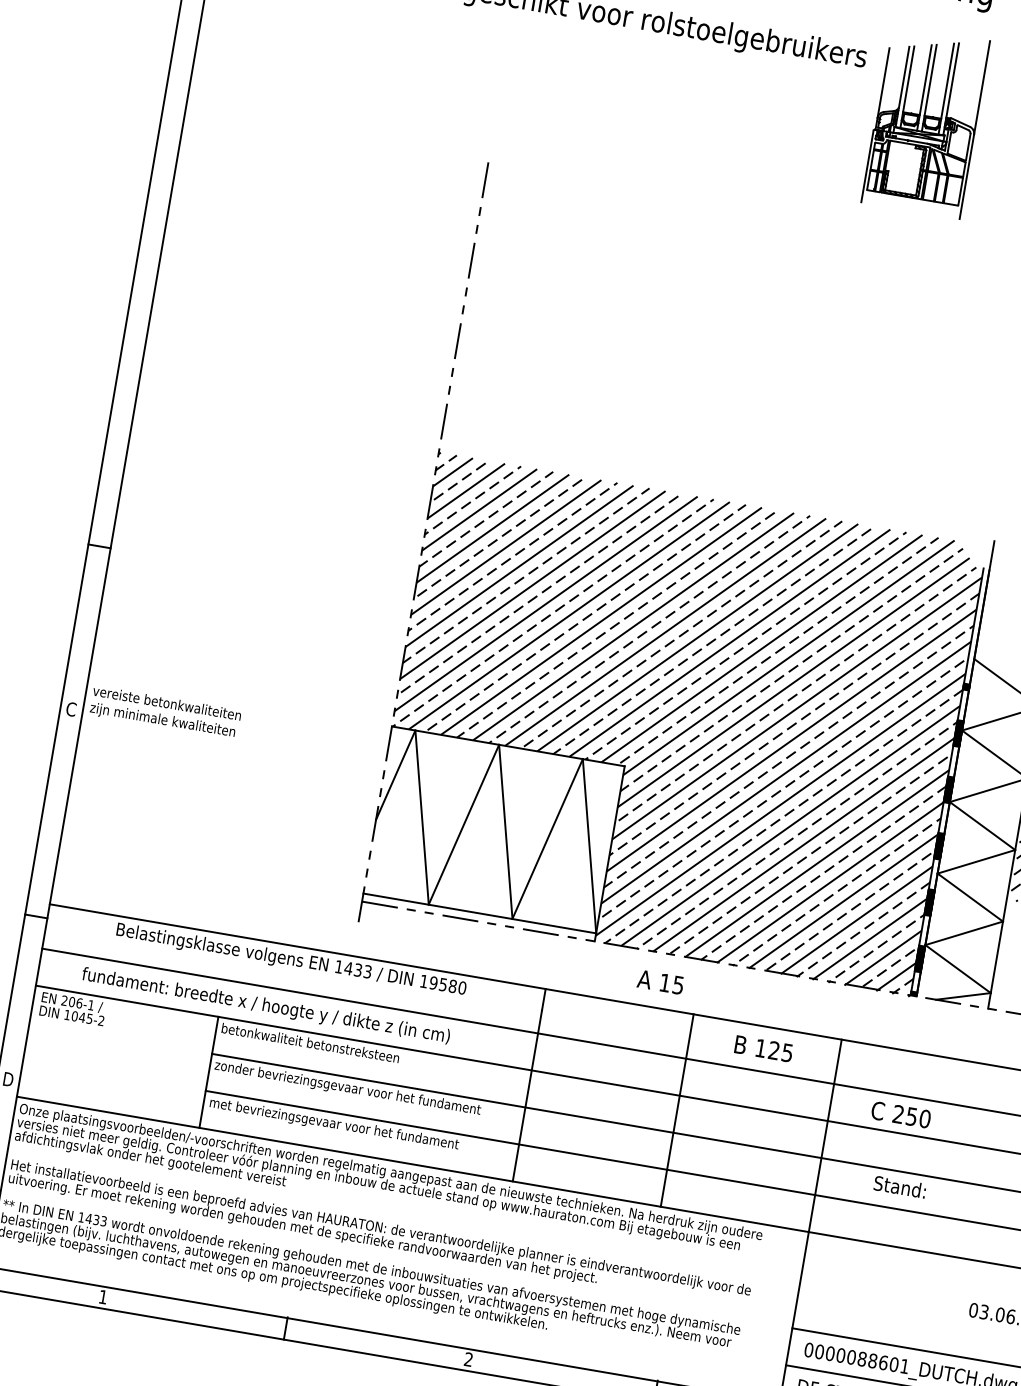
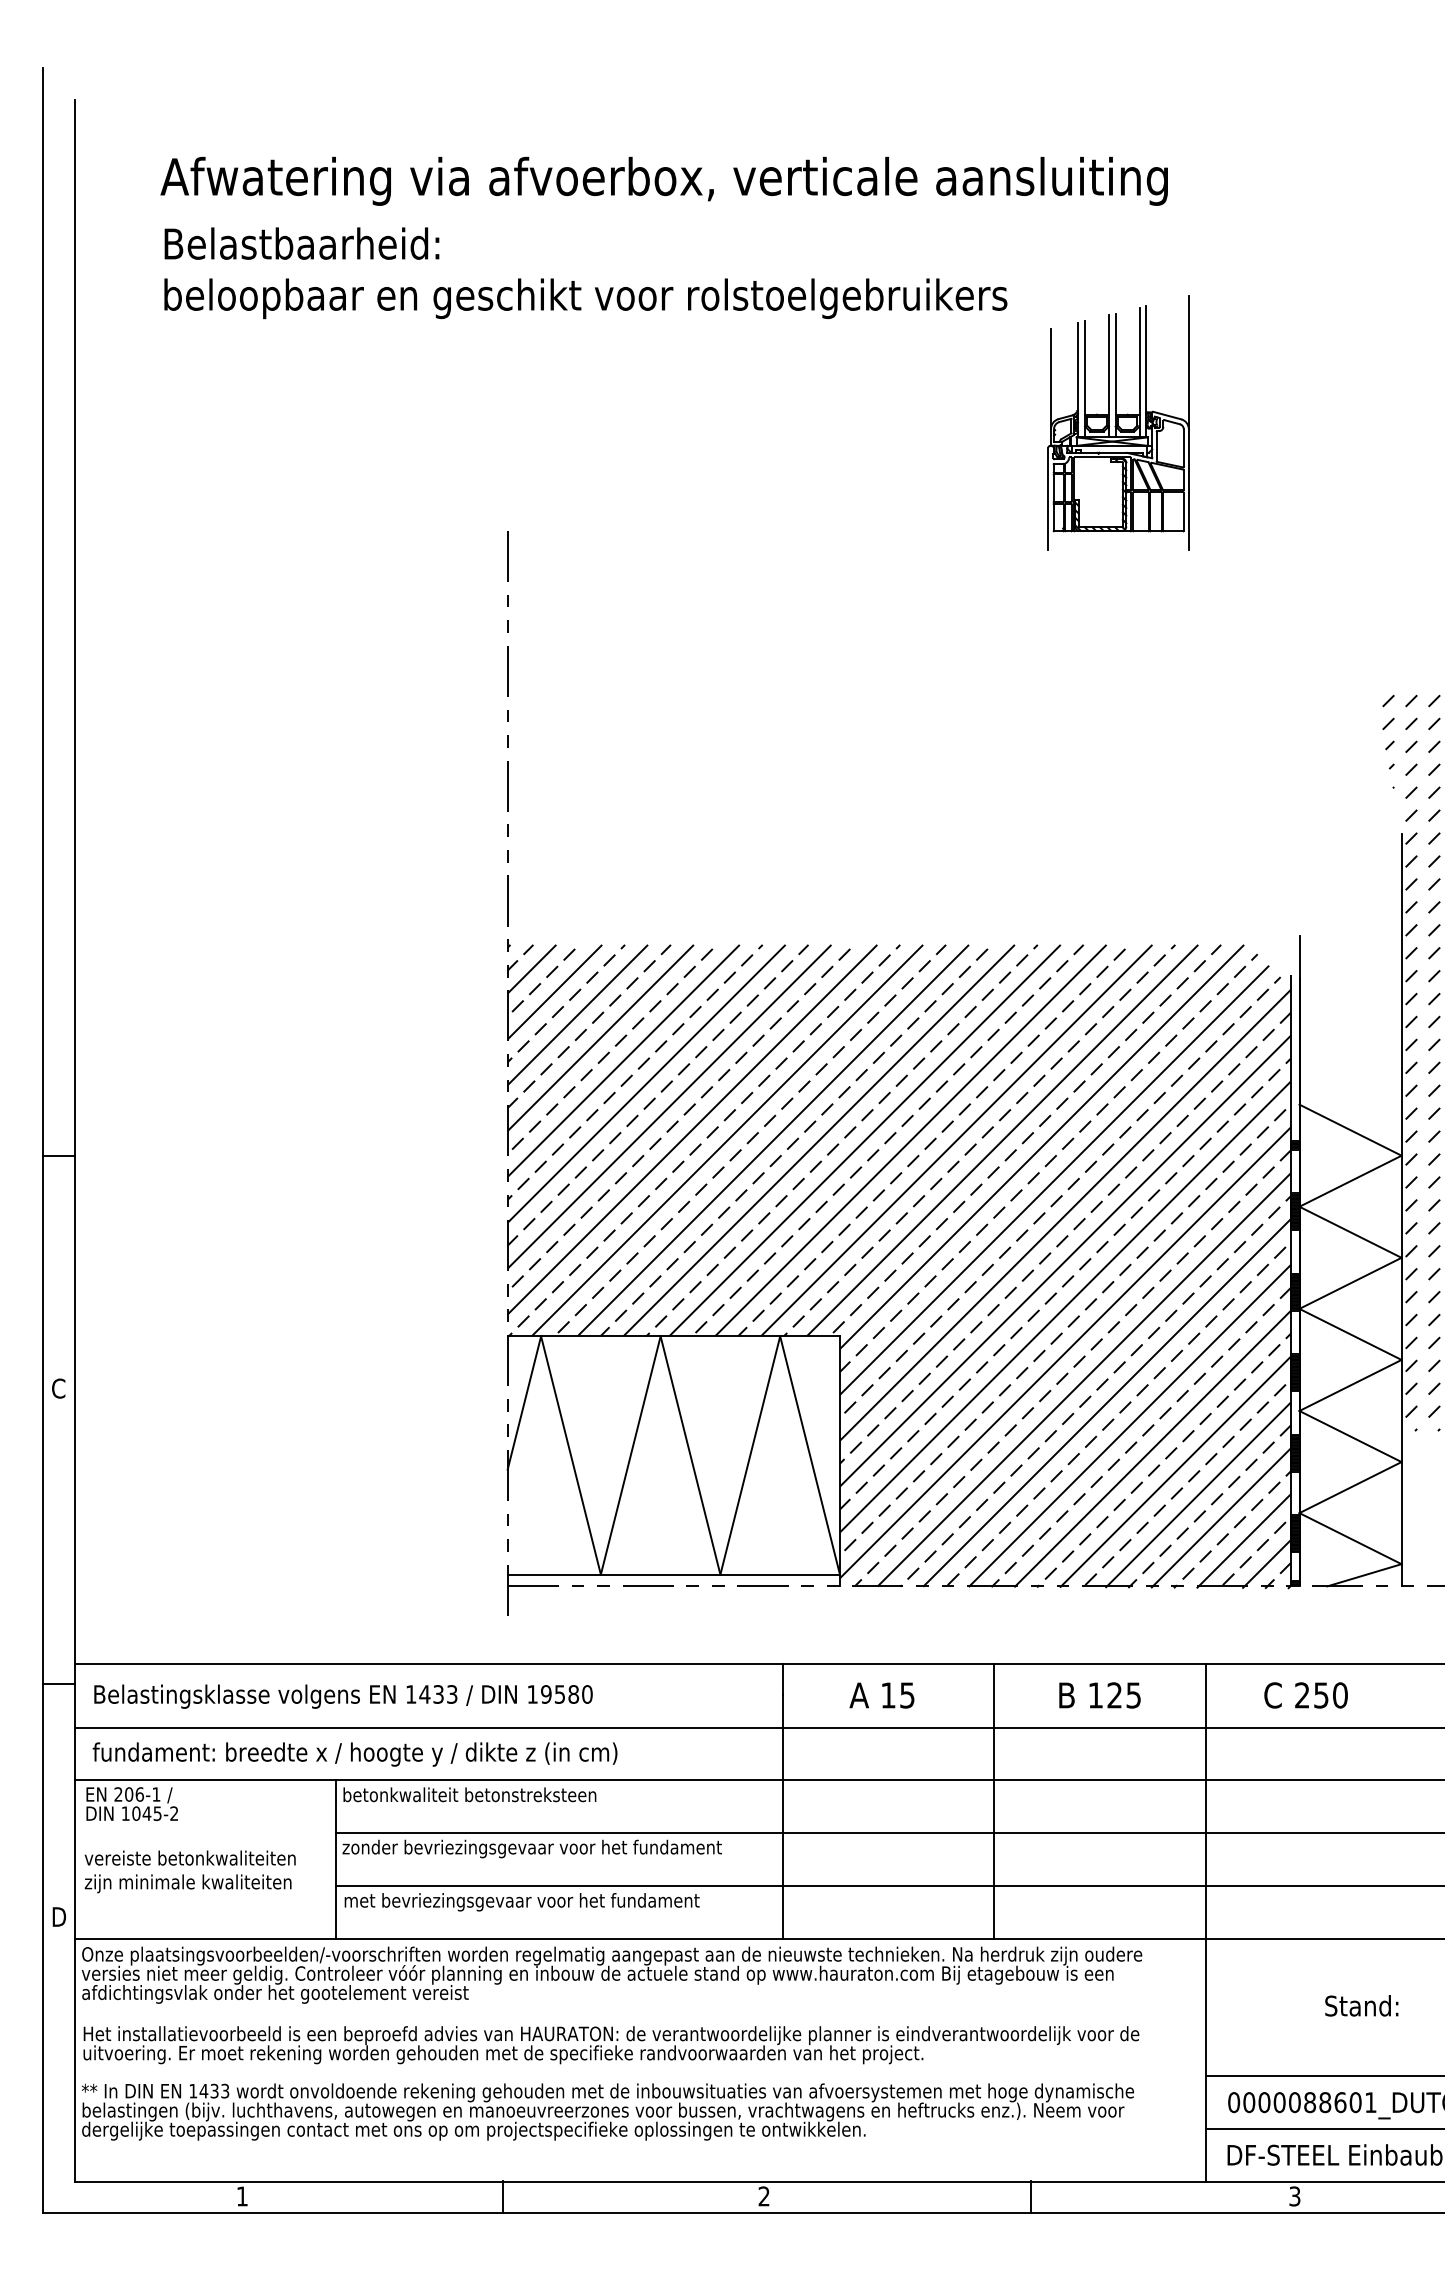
part: (925, 121) -> (1118, 422), moved
text: (165, 712) -> (189, 1871), moved
text: (291, 960) -> (343, 1696), moved
text: (660, 982) -> (881, 1695), moved
text: (265, 1006) -> (354, 1754), moved
text: (900, 1114) -> (1305, 1695), moved
text: (899, 1186) -> (1361, 2005), moved

